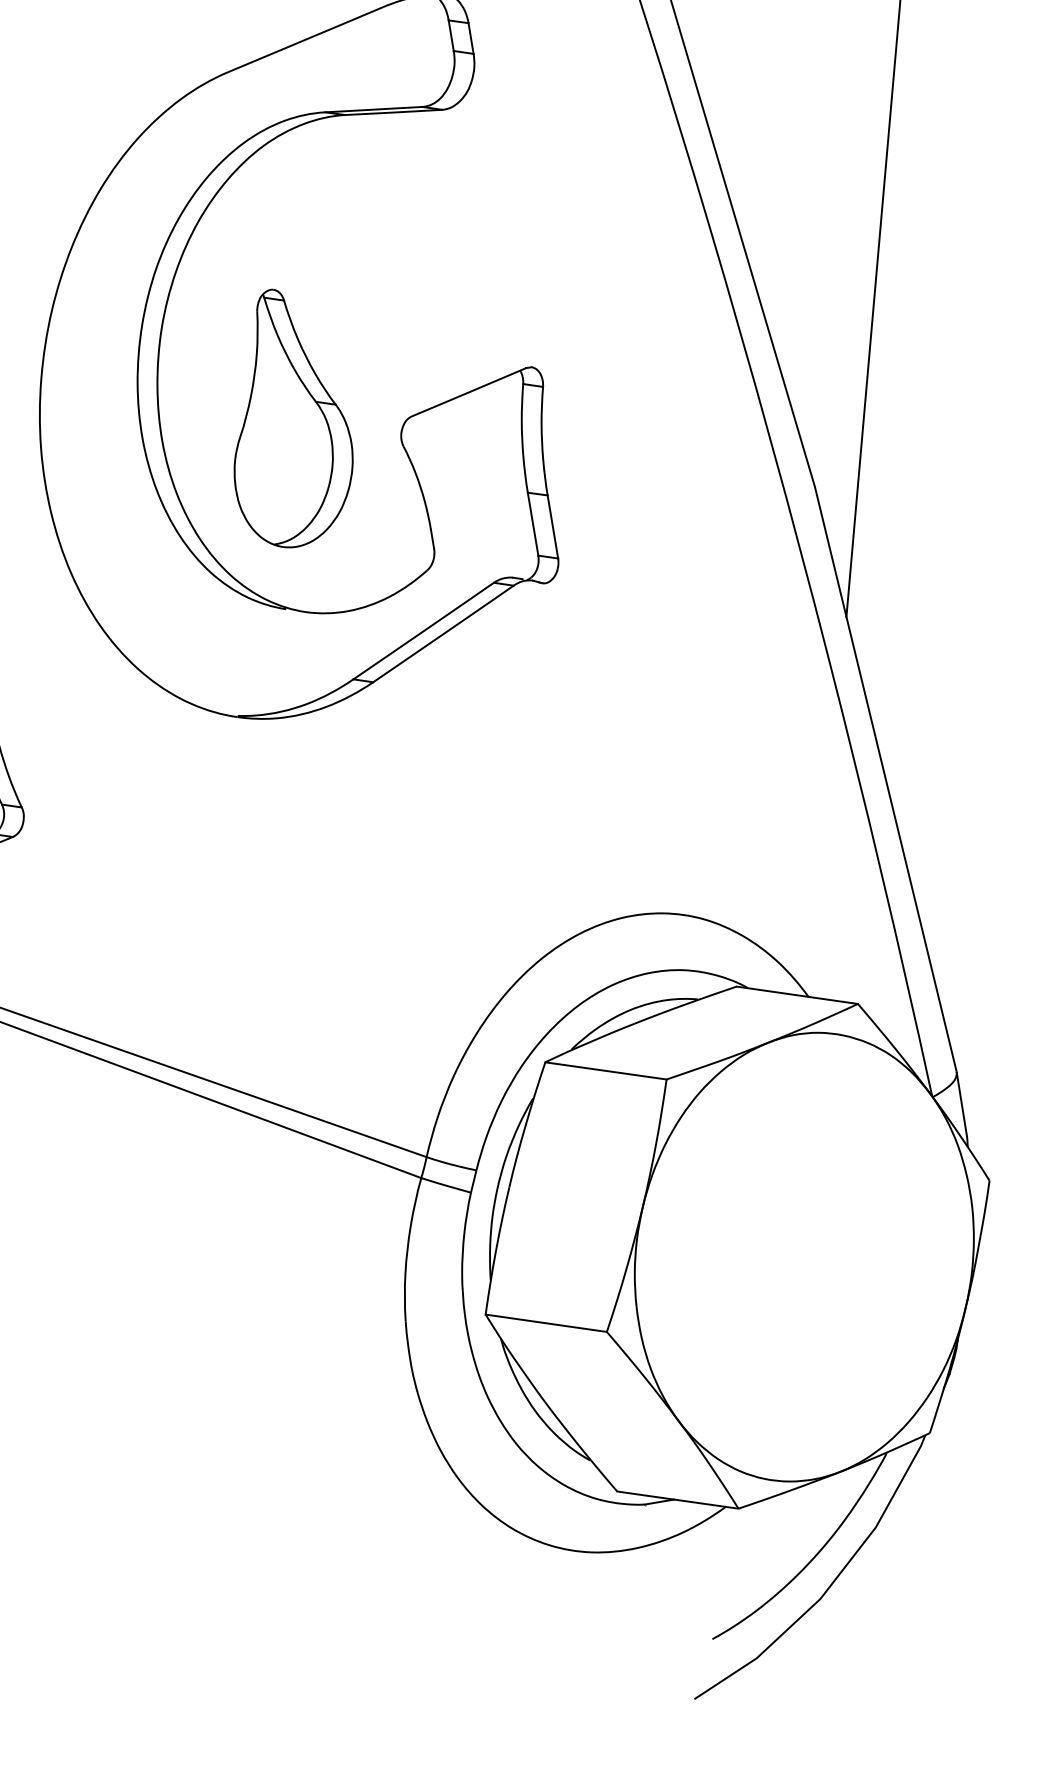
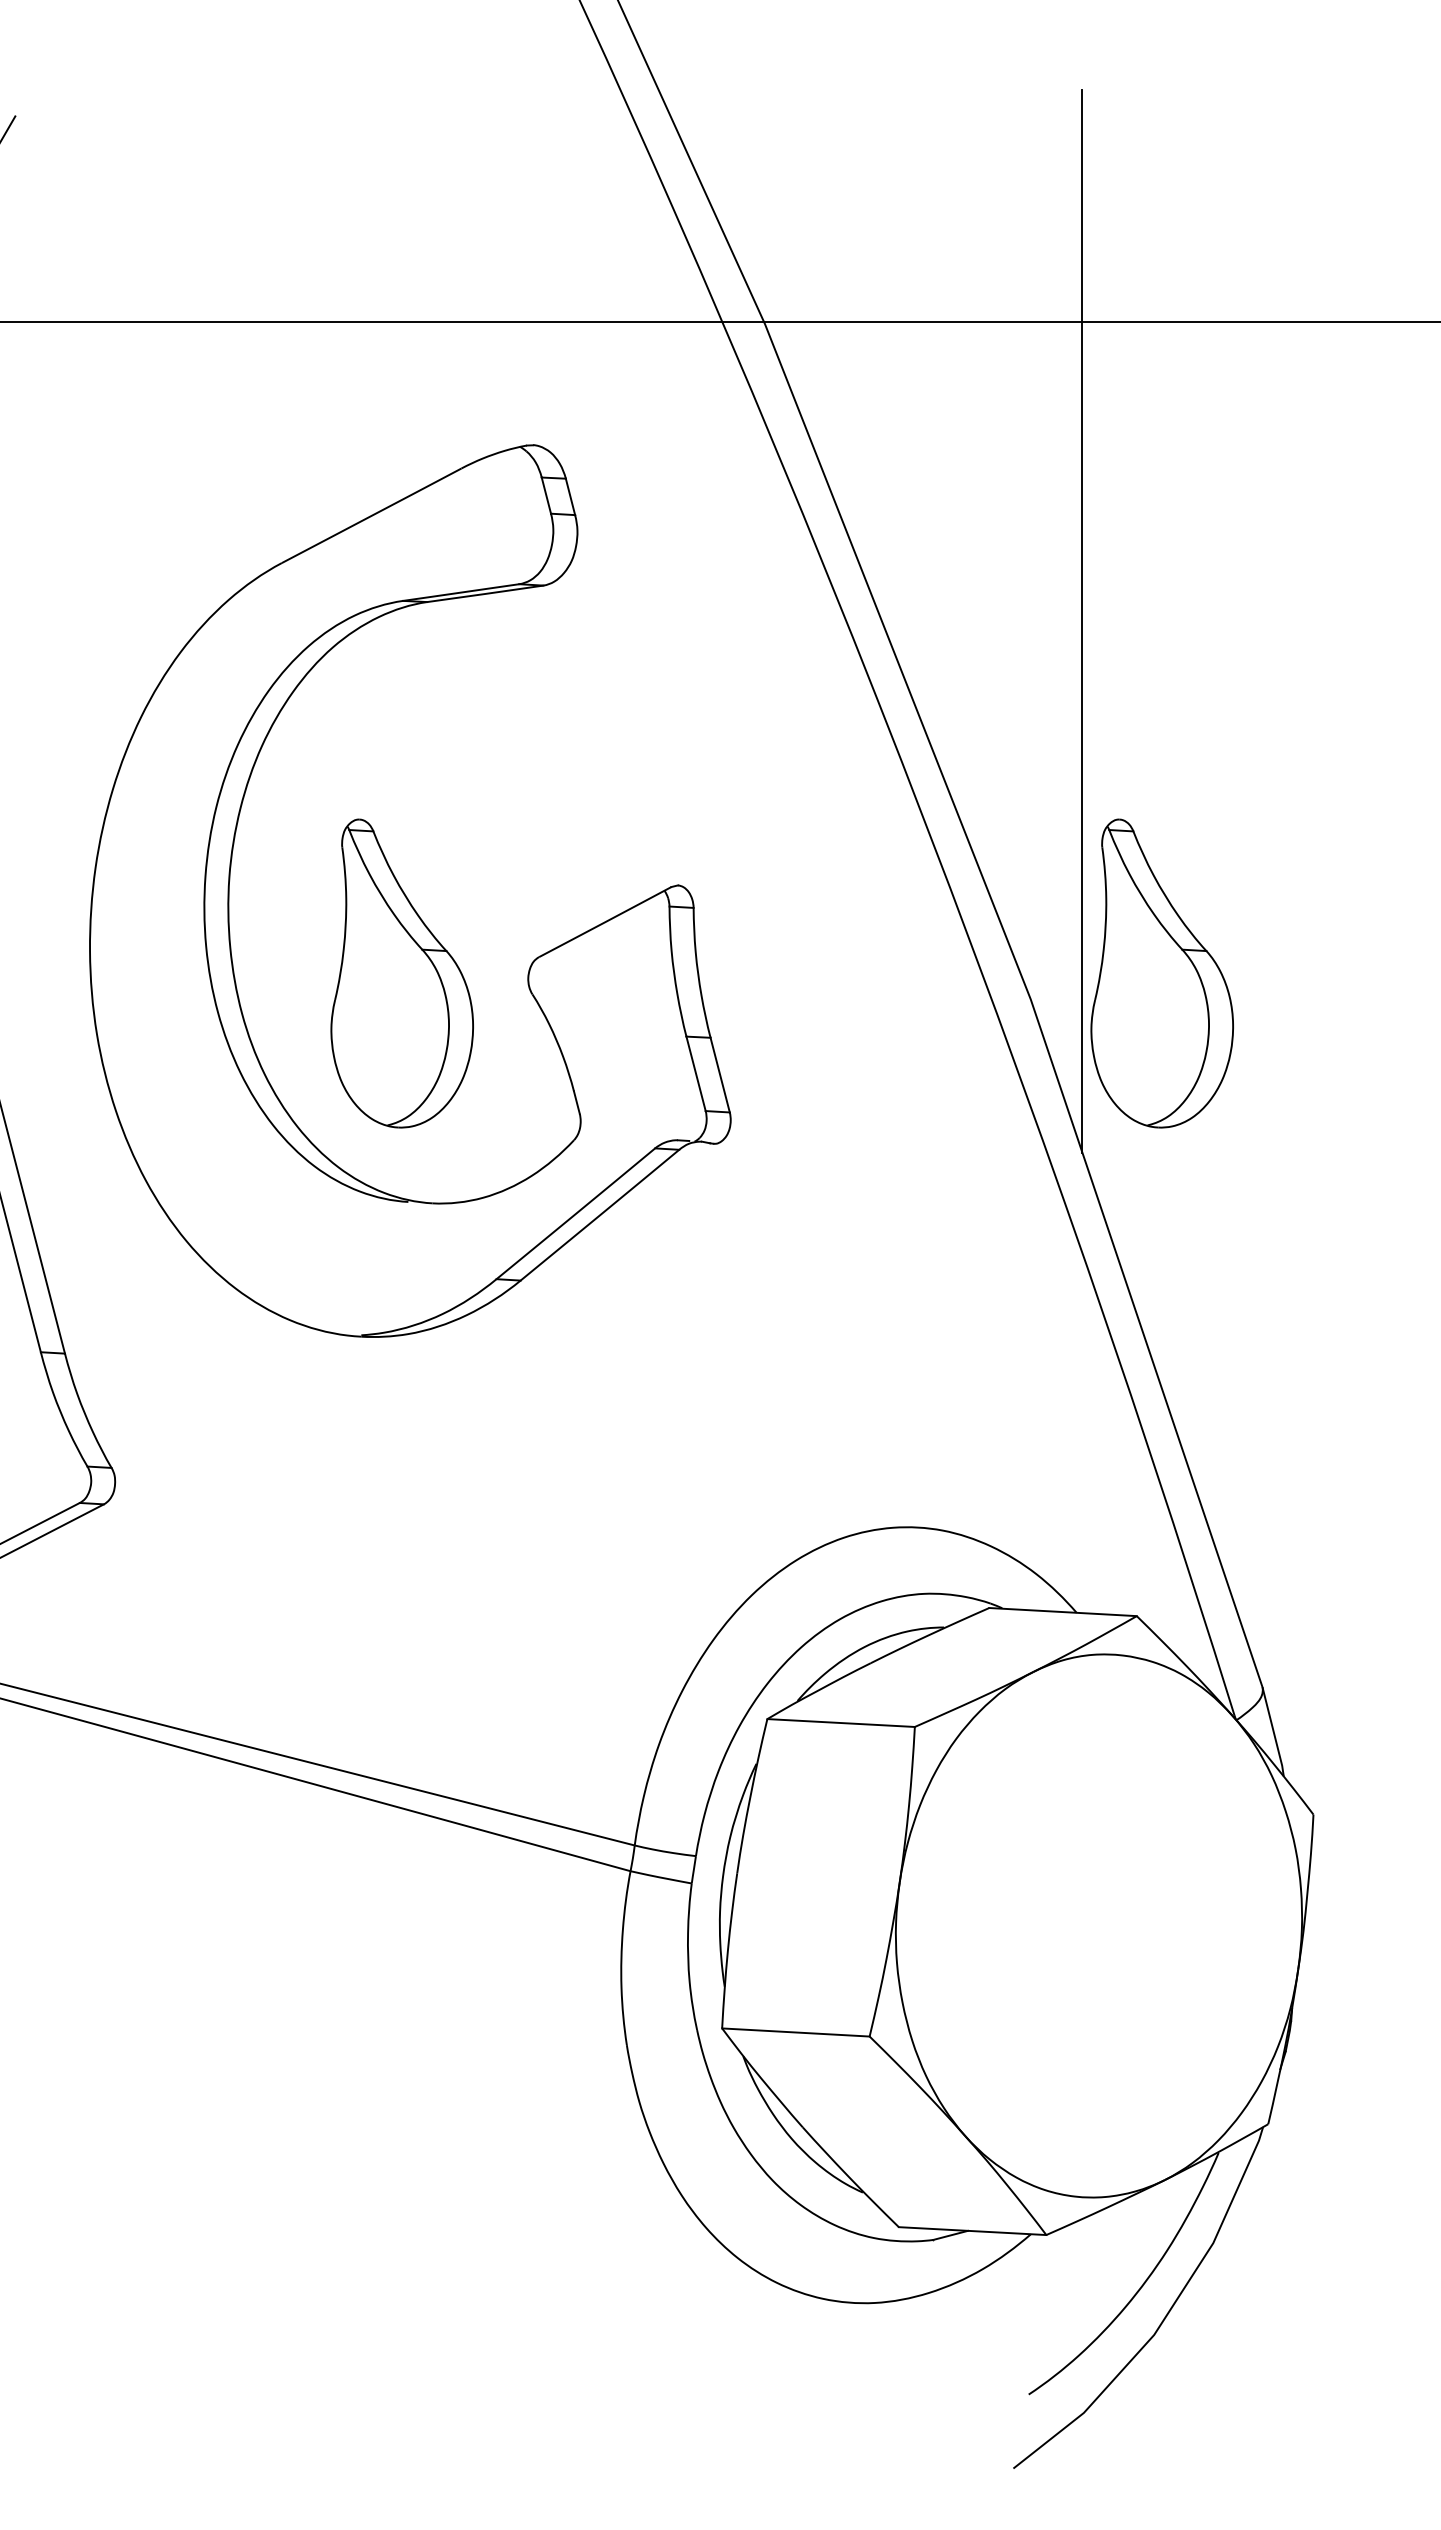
part: (924, 474) -> (1161, 973), added

